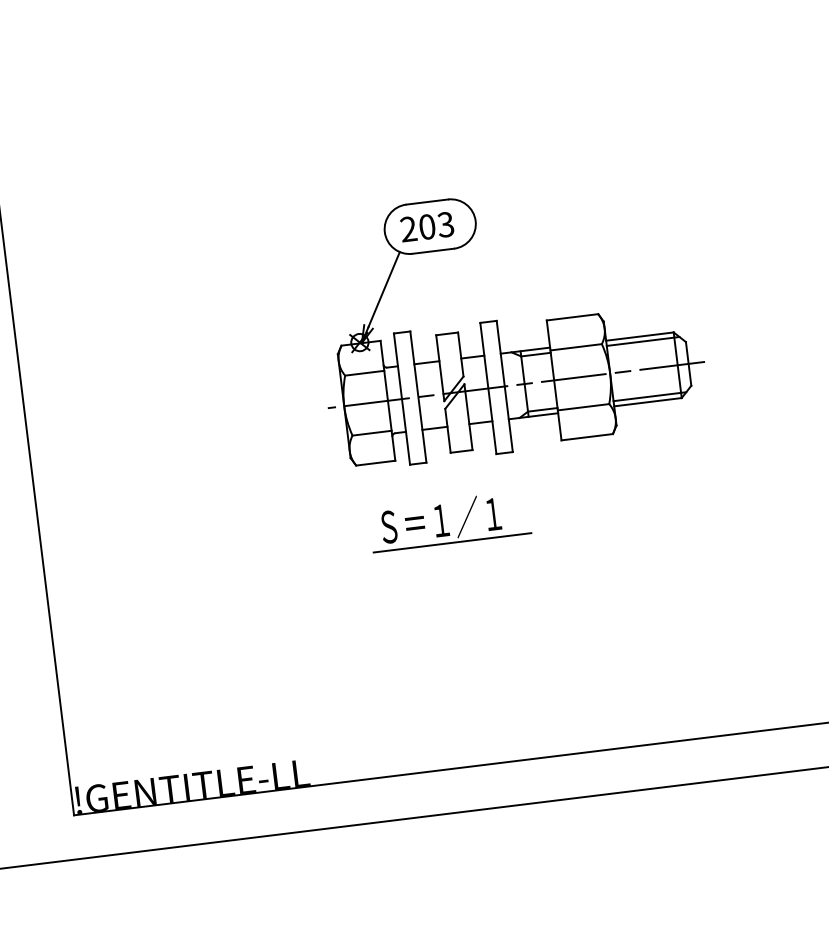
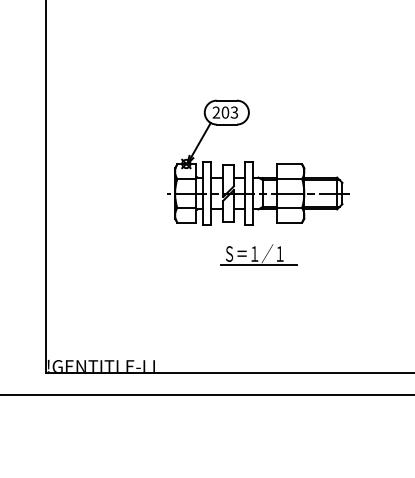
part: (507, 321) -> (258, 162), moved
part: (448, 520) -> (258, 254), moved

